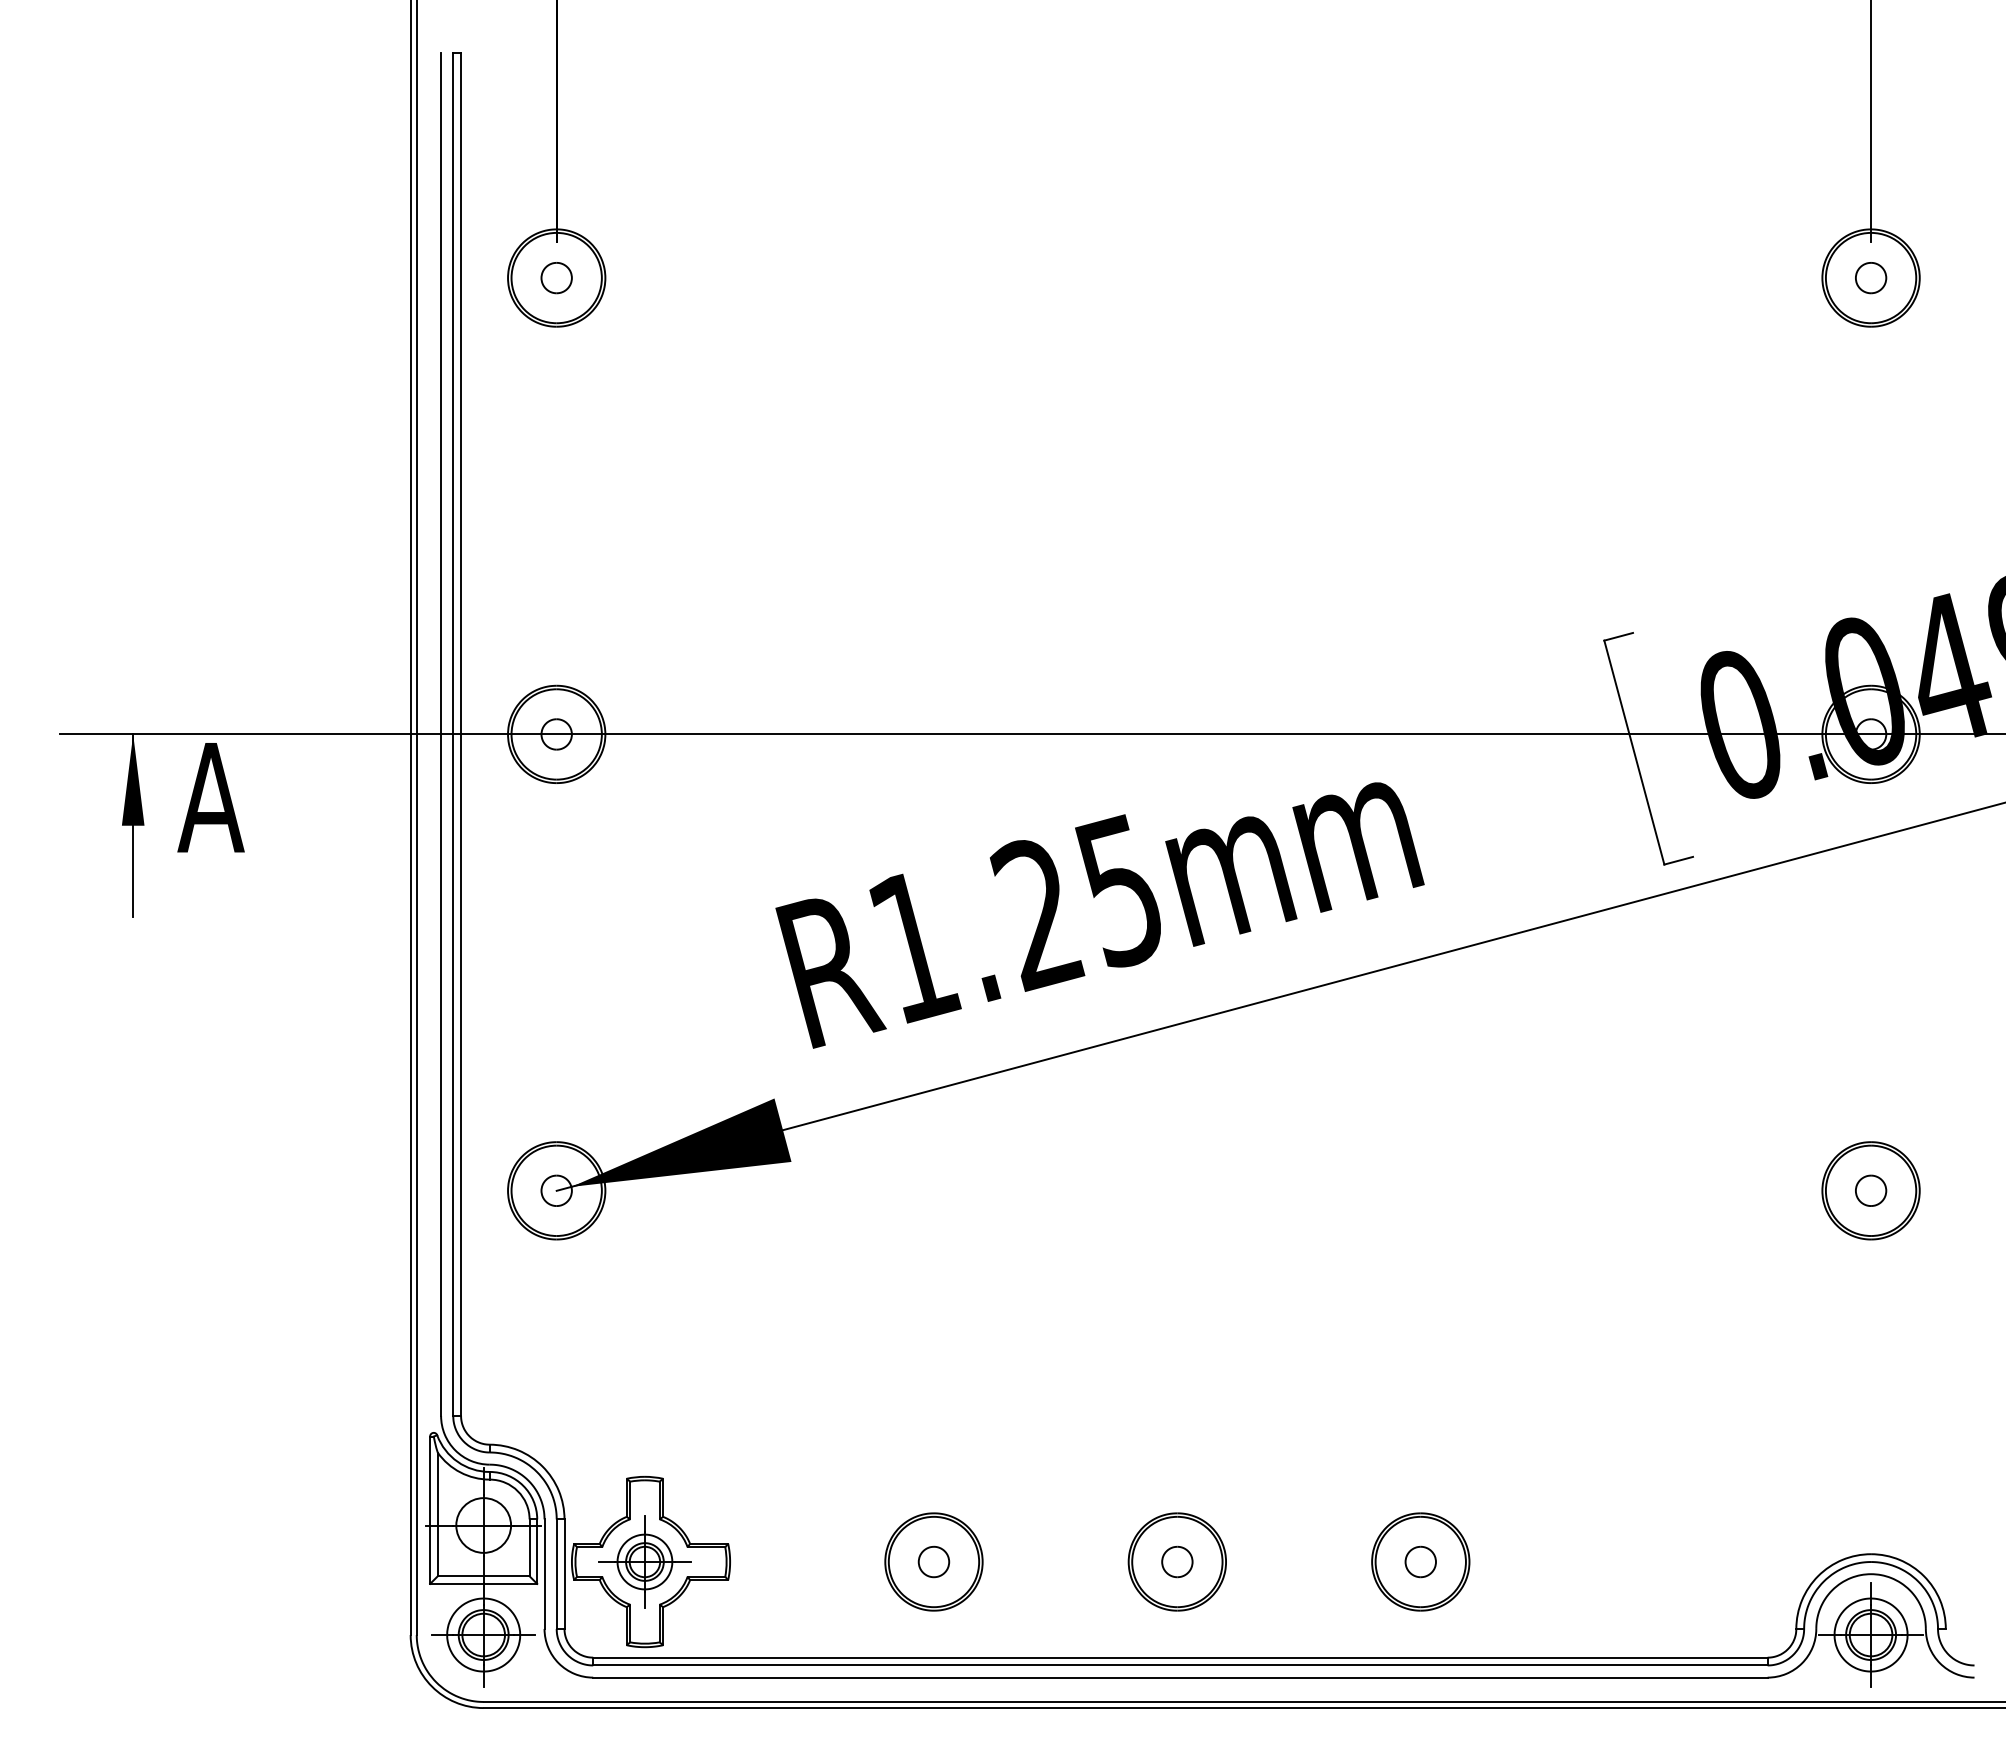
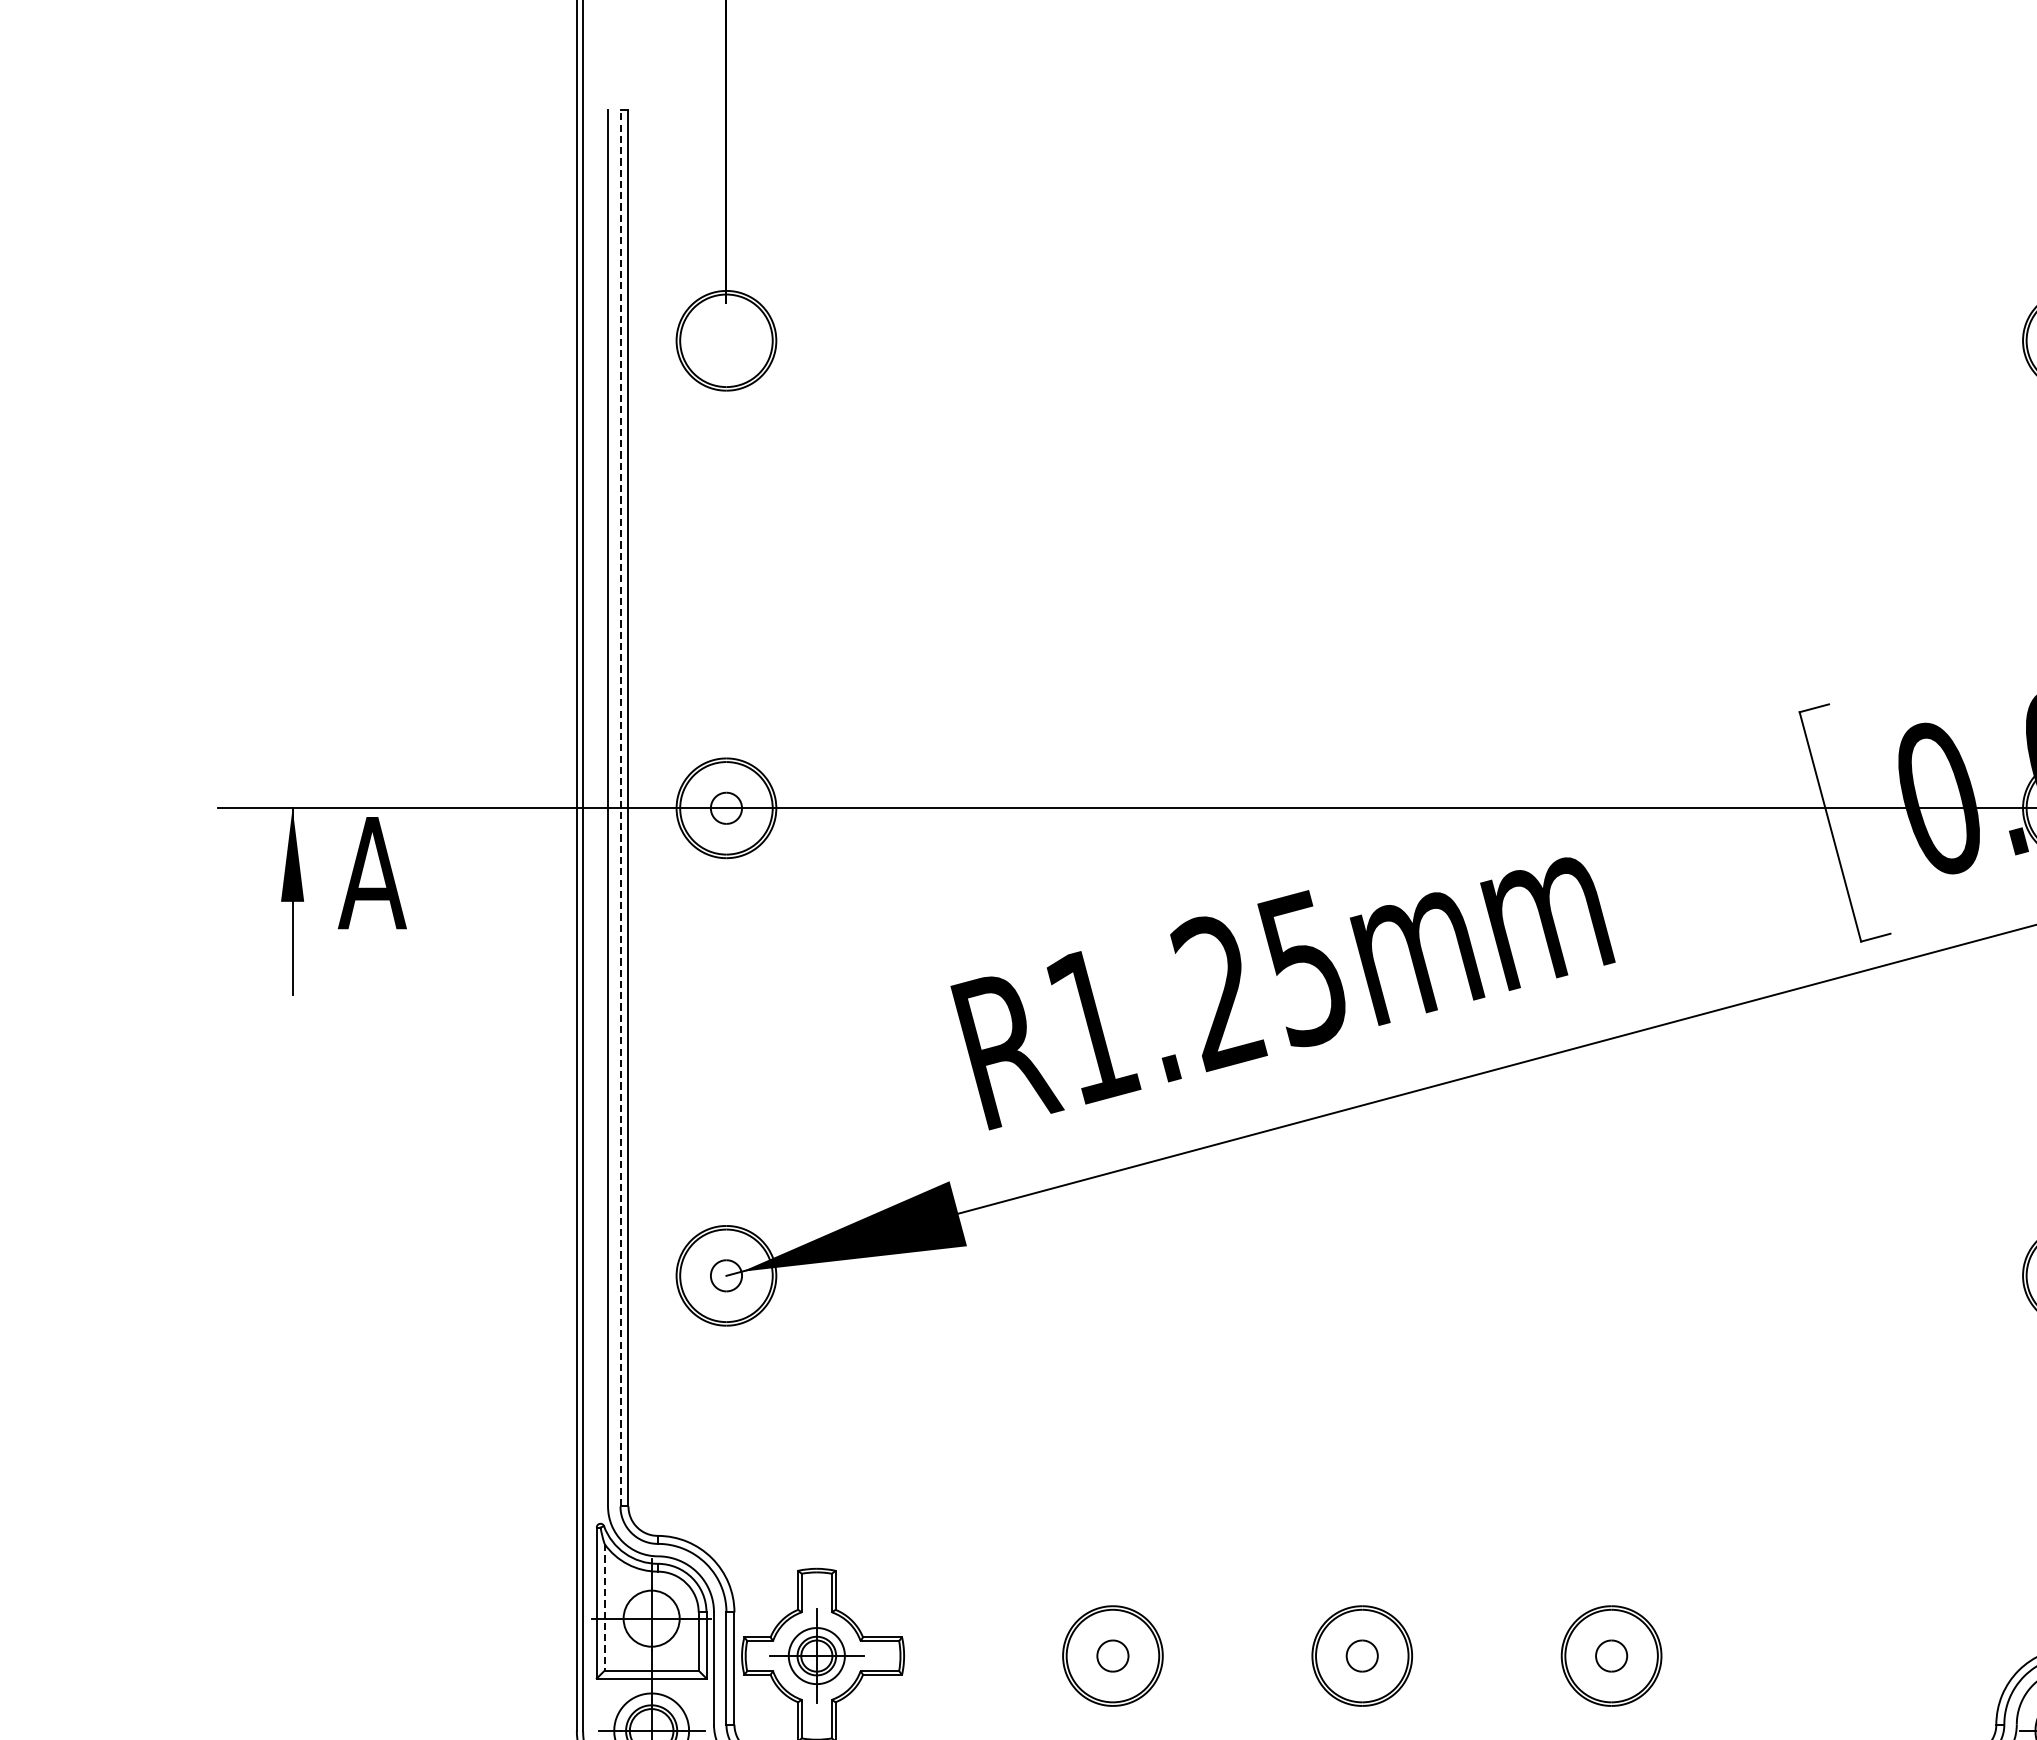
part: (556, 278) -> (726, 341), removed
line: (453, 734) -> (620, 808), solid -> dashed
line: (437, 1514) -> (604, 1607), solid -> dashed

